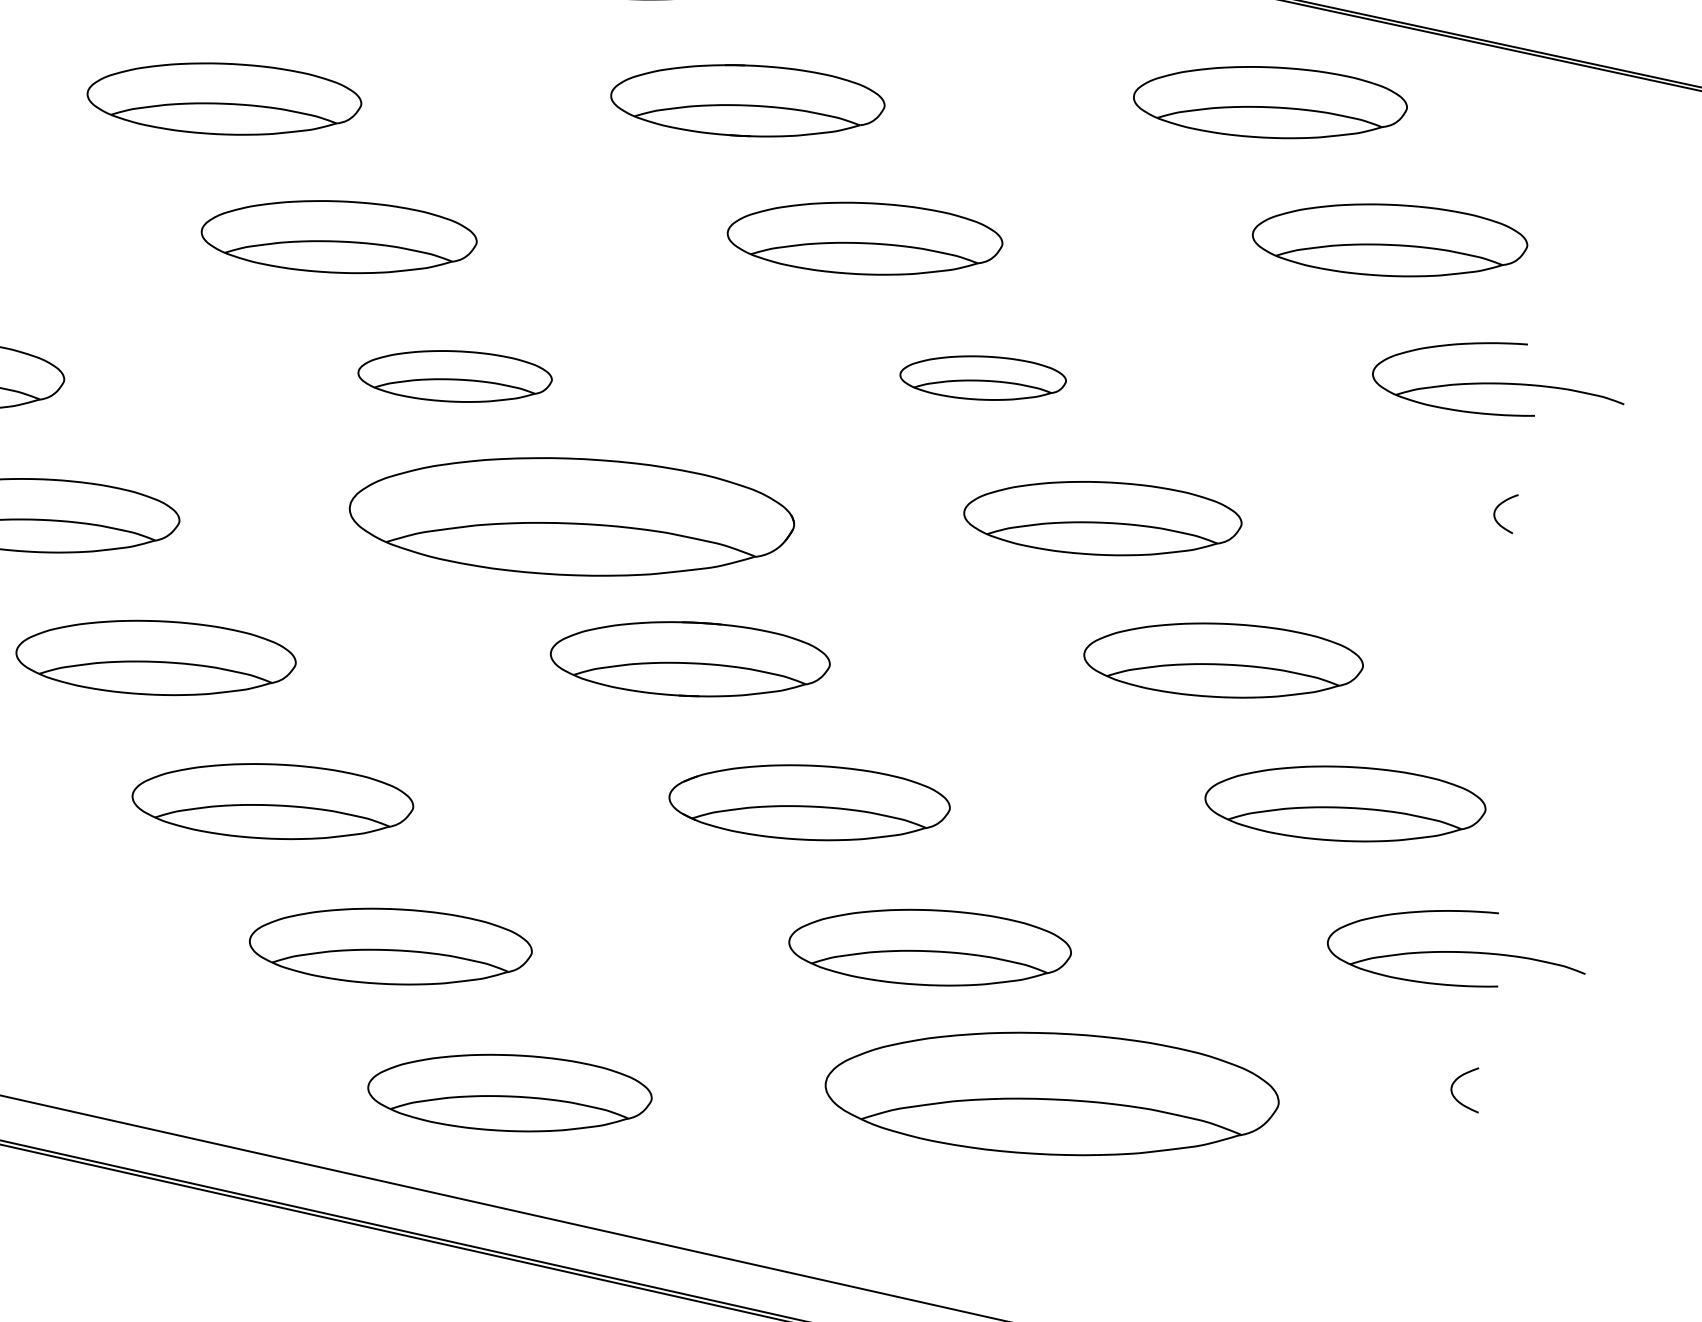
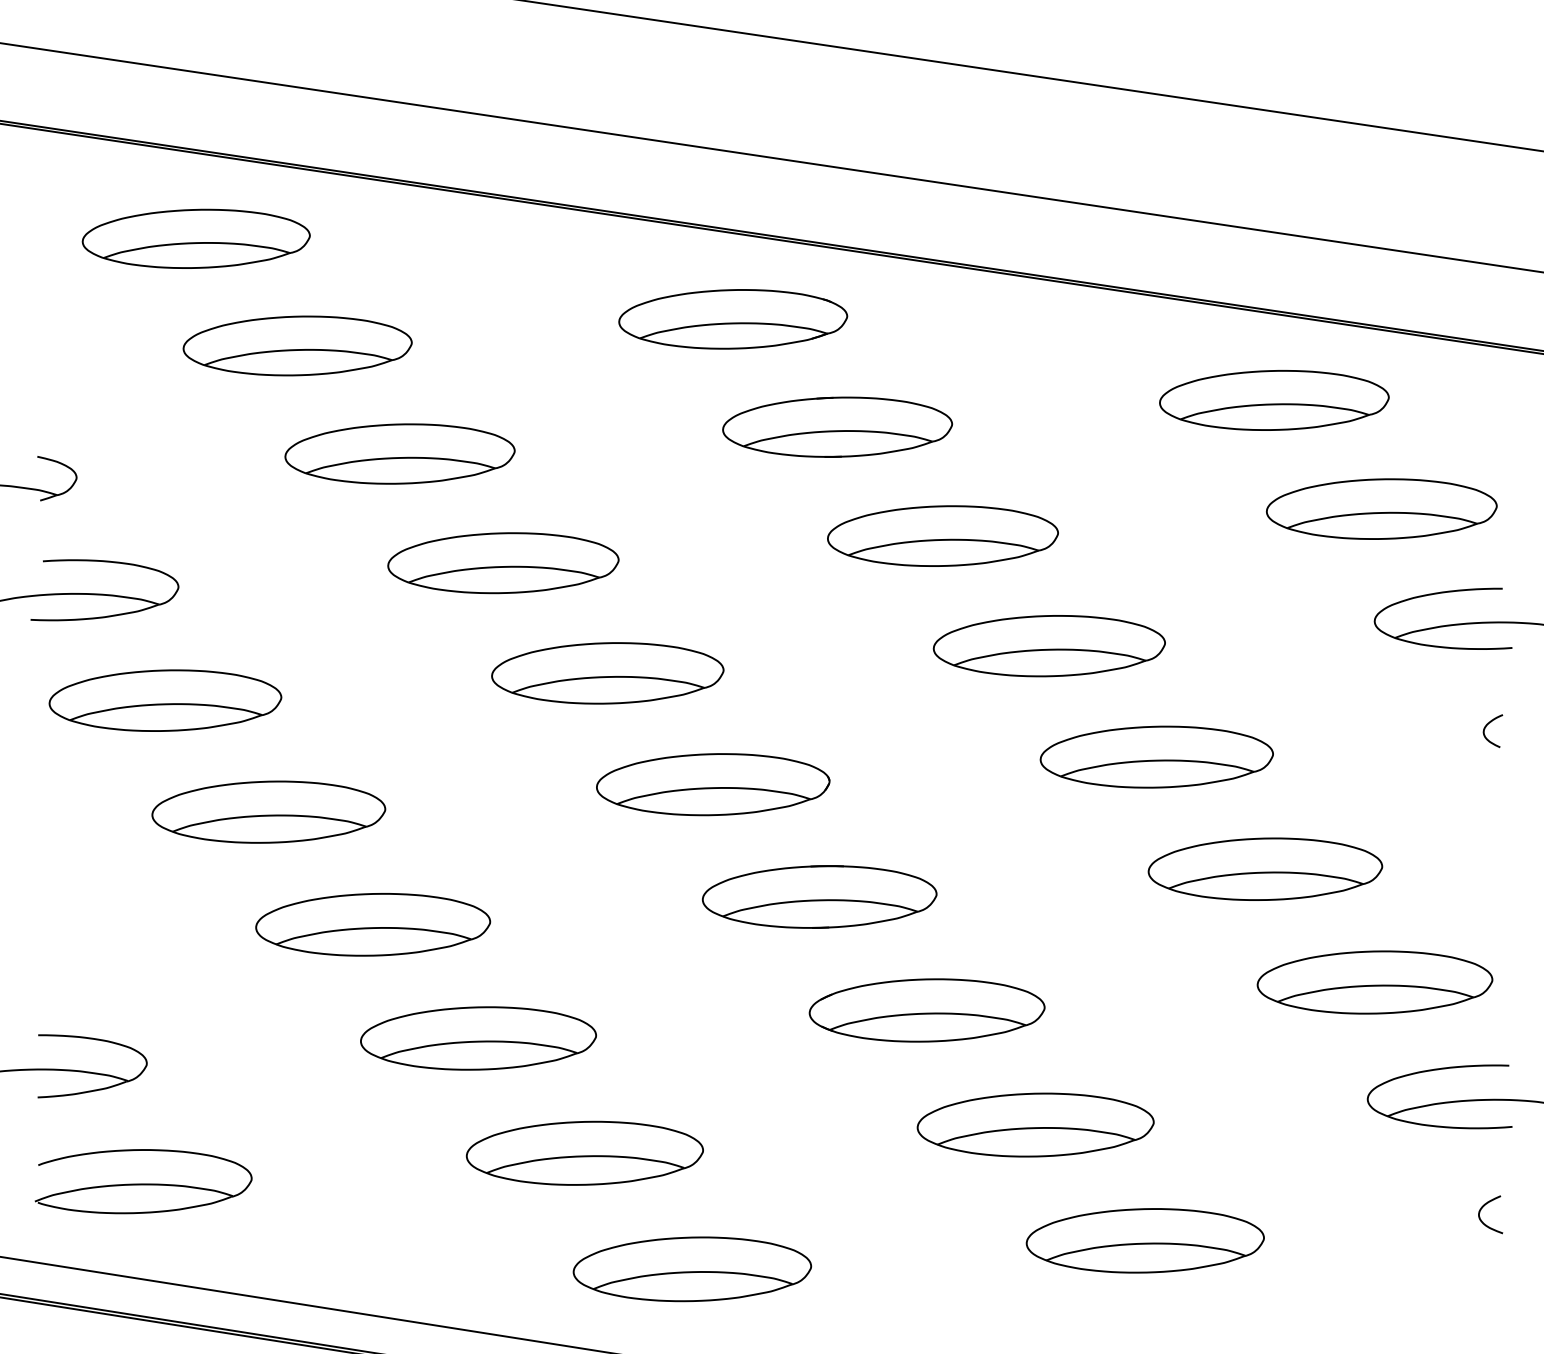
part: (454, 376) -> (607, 673), size x1.43
part: (982, 378) -> (1048, 646), size x1.67
part: (572, 516) -> (713, 784), size x0.62
part: (1050, 1093) -> (1144, 1240), size x0.62

